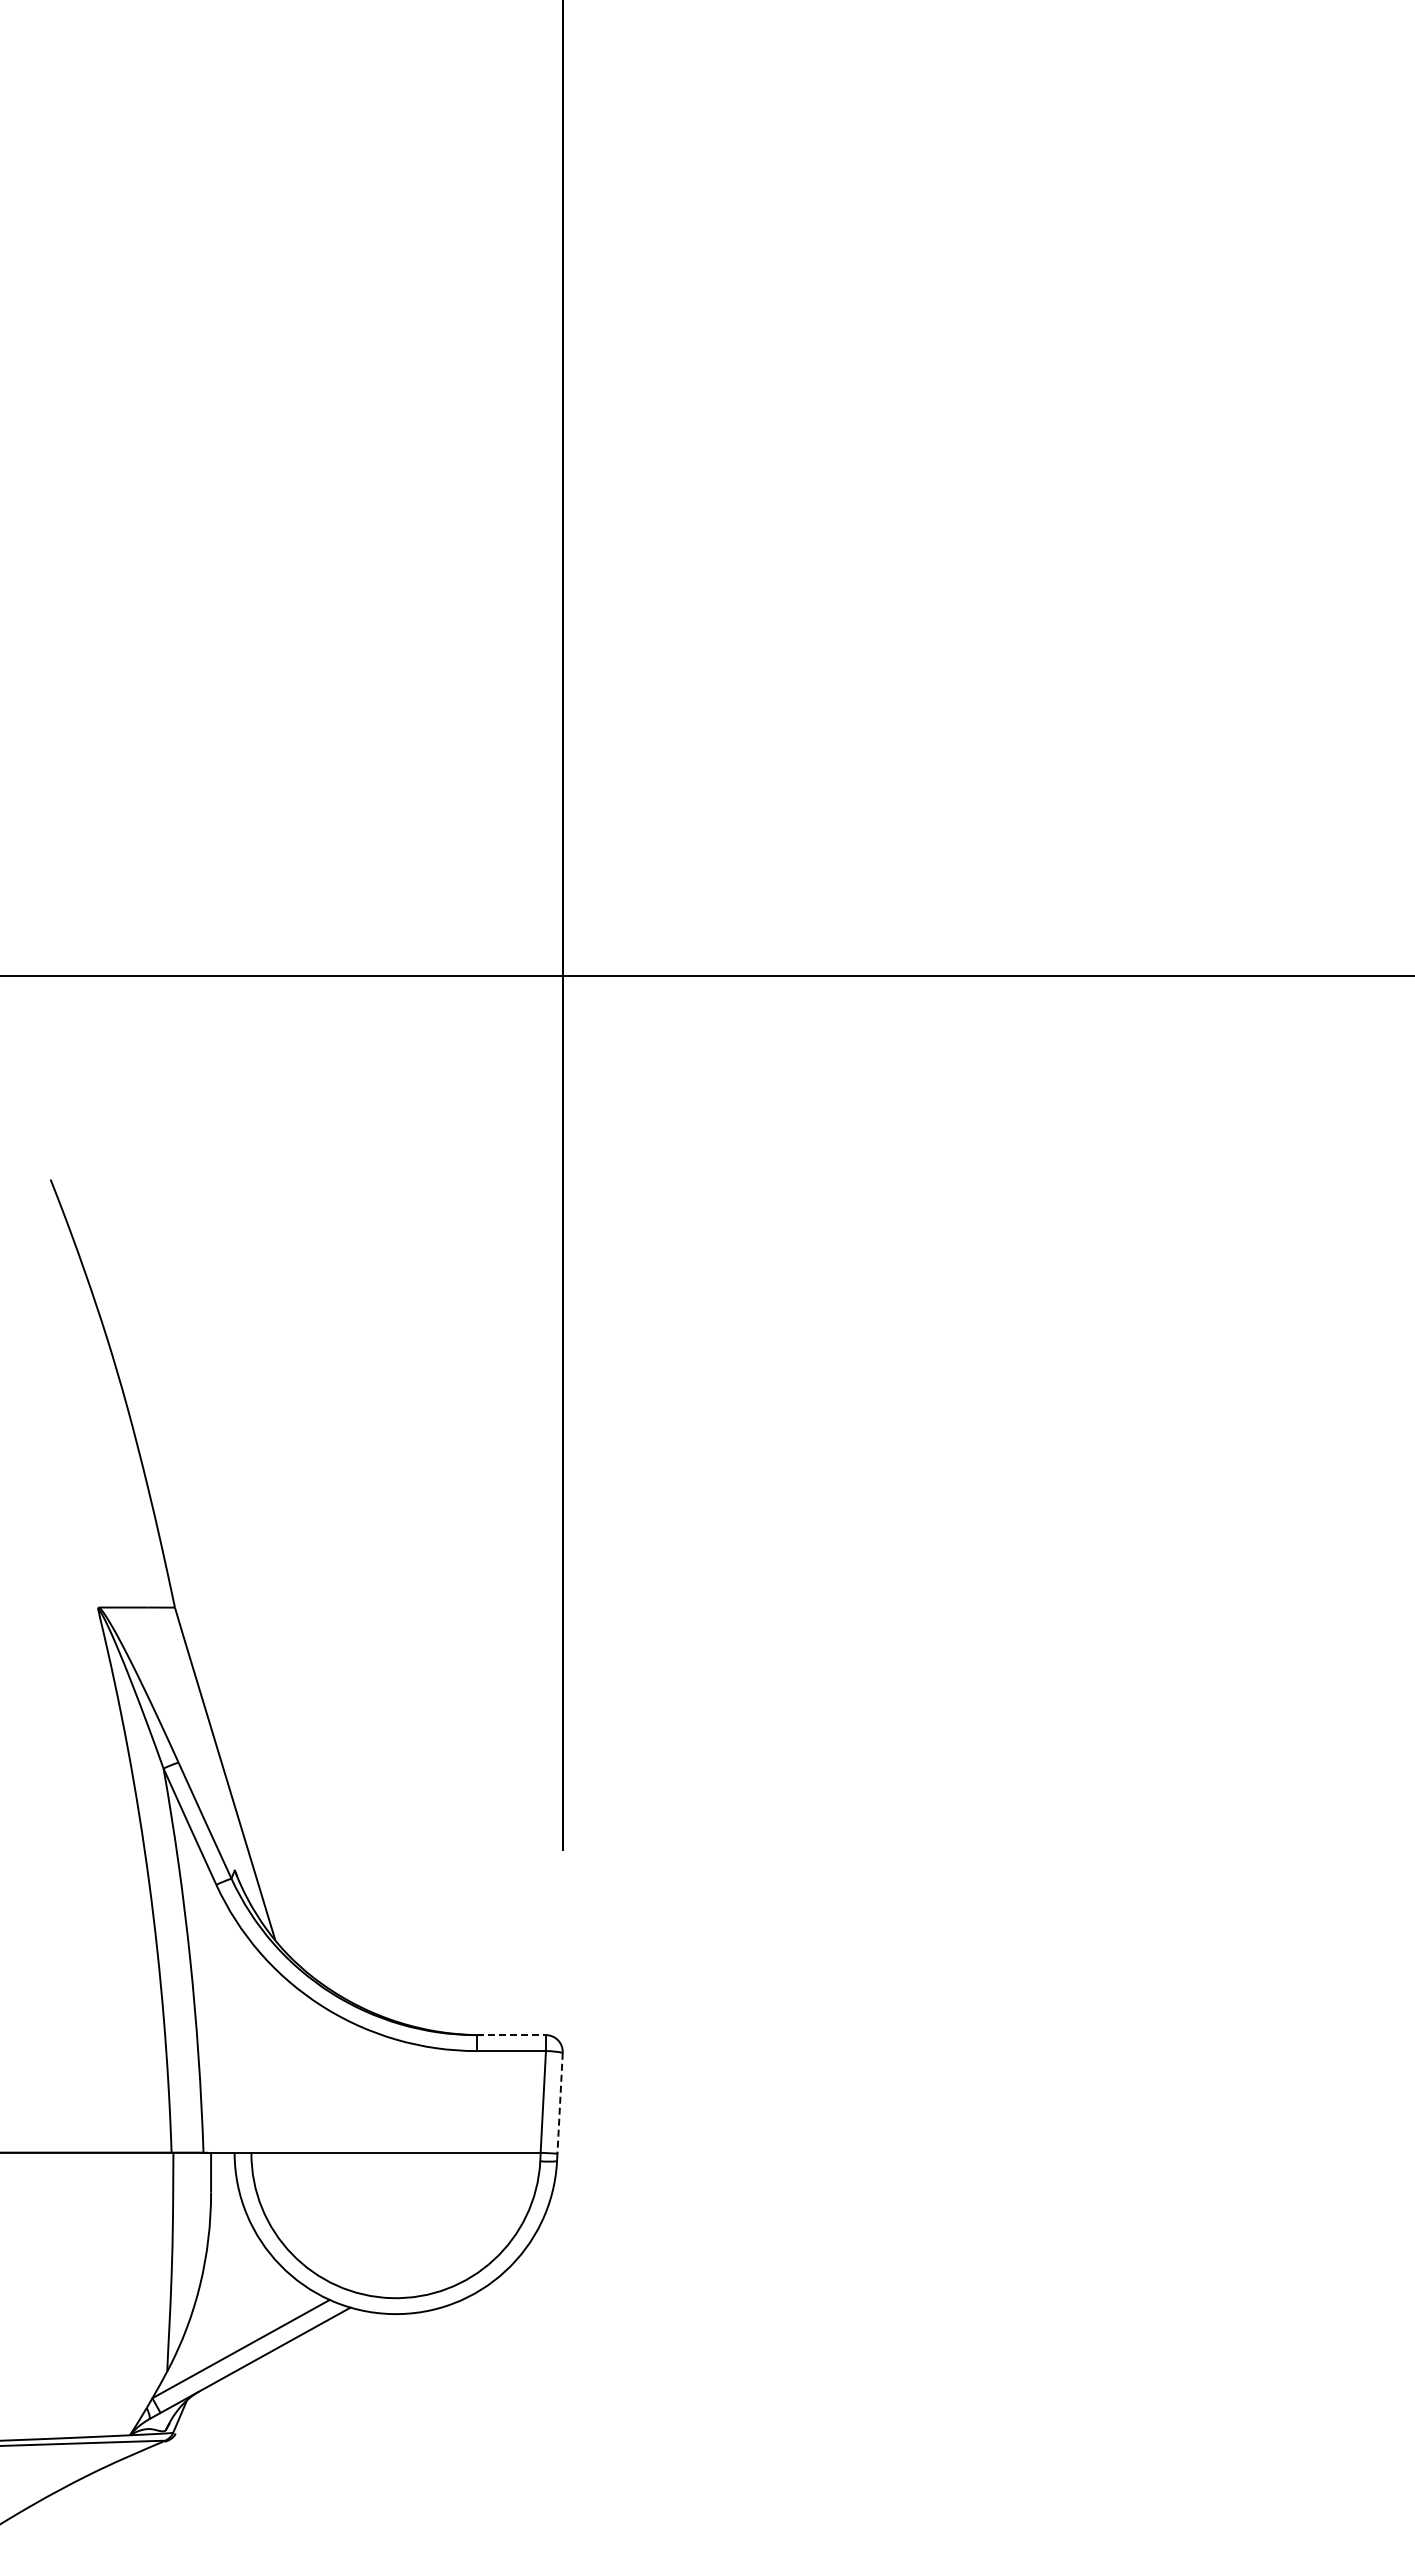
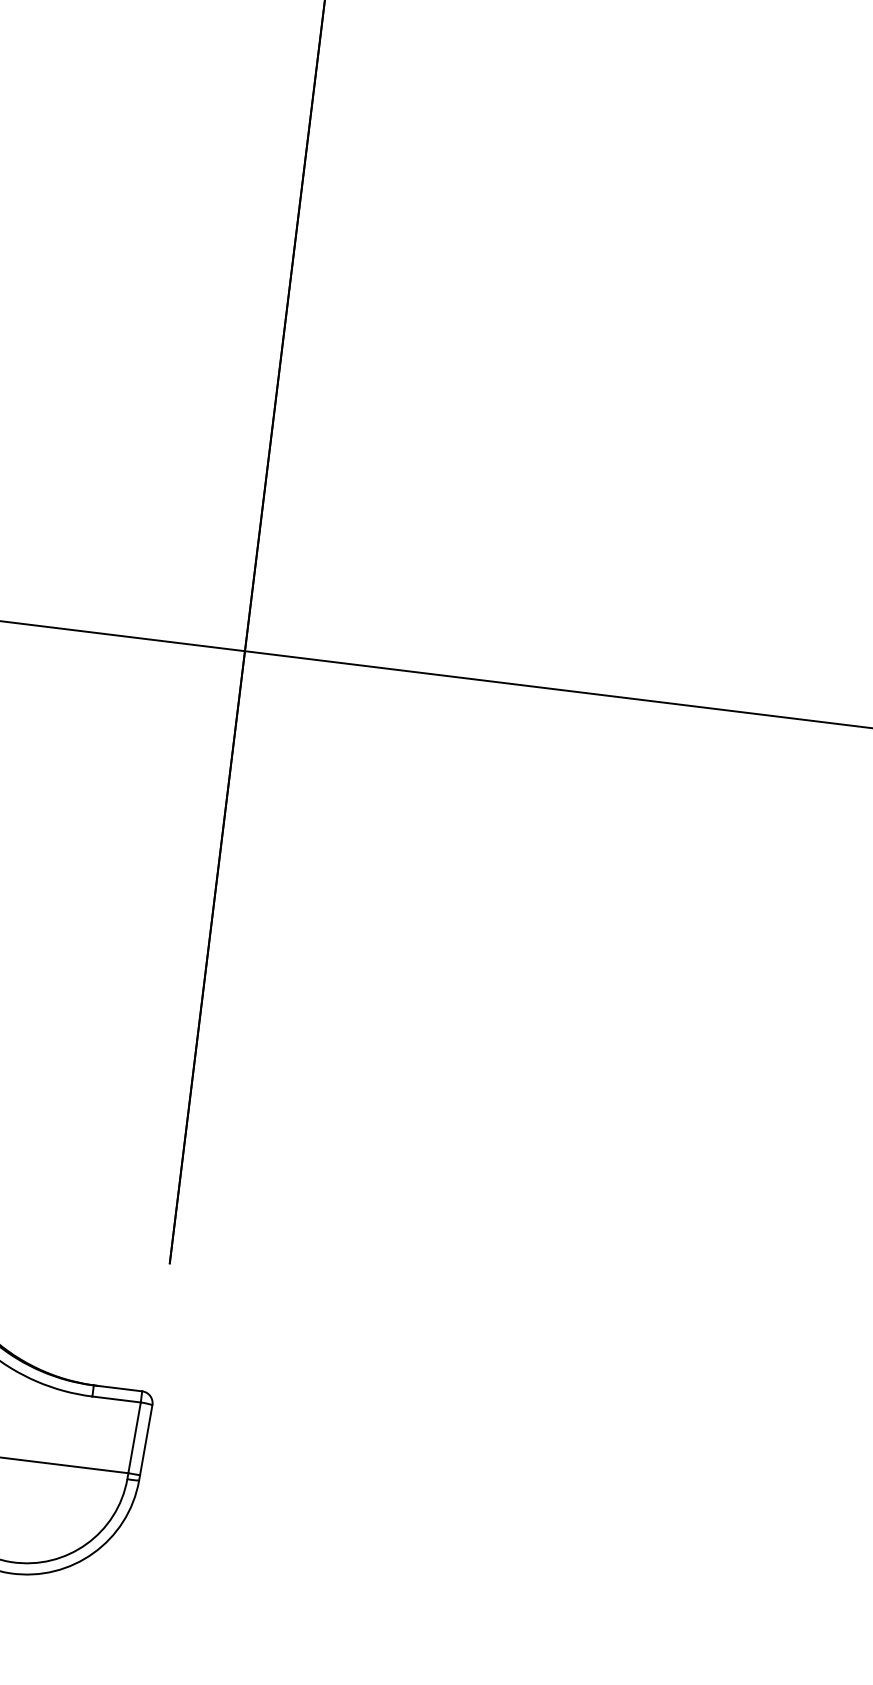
line: (511, 2035) -> (118, 1388), dashed -> solid
line: (560, 2103) -> (146, 1440), dashed -> solid

